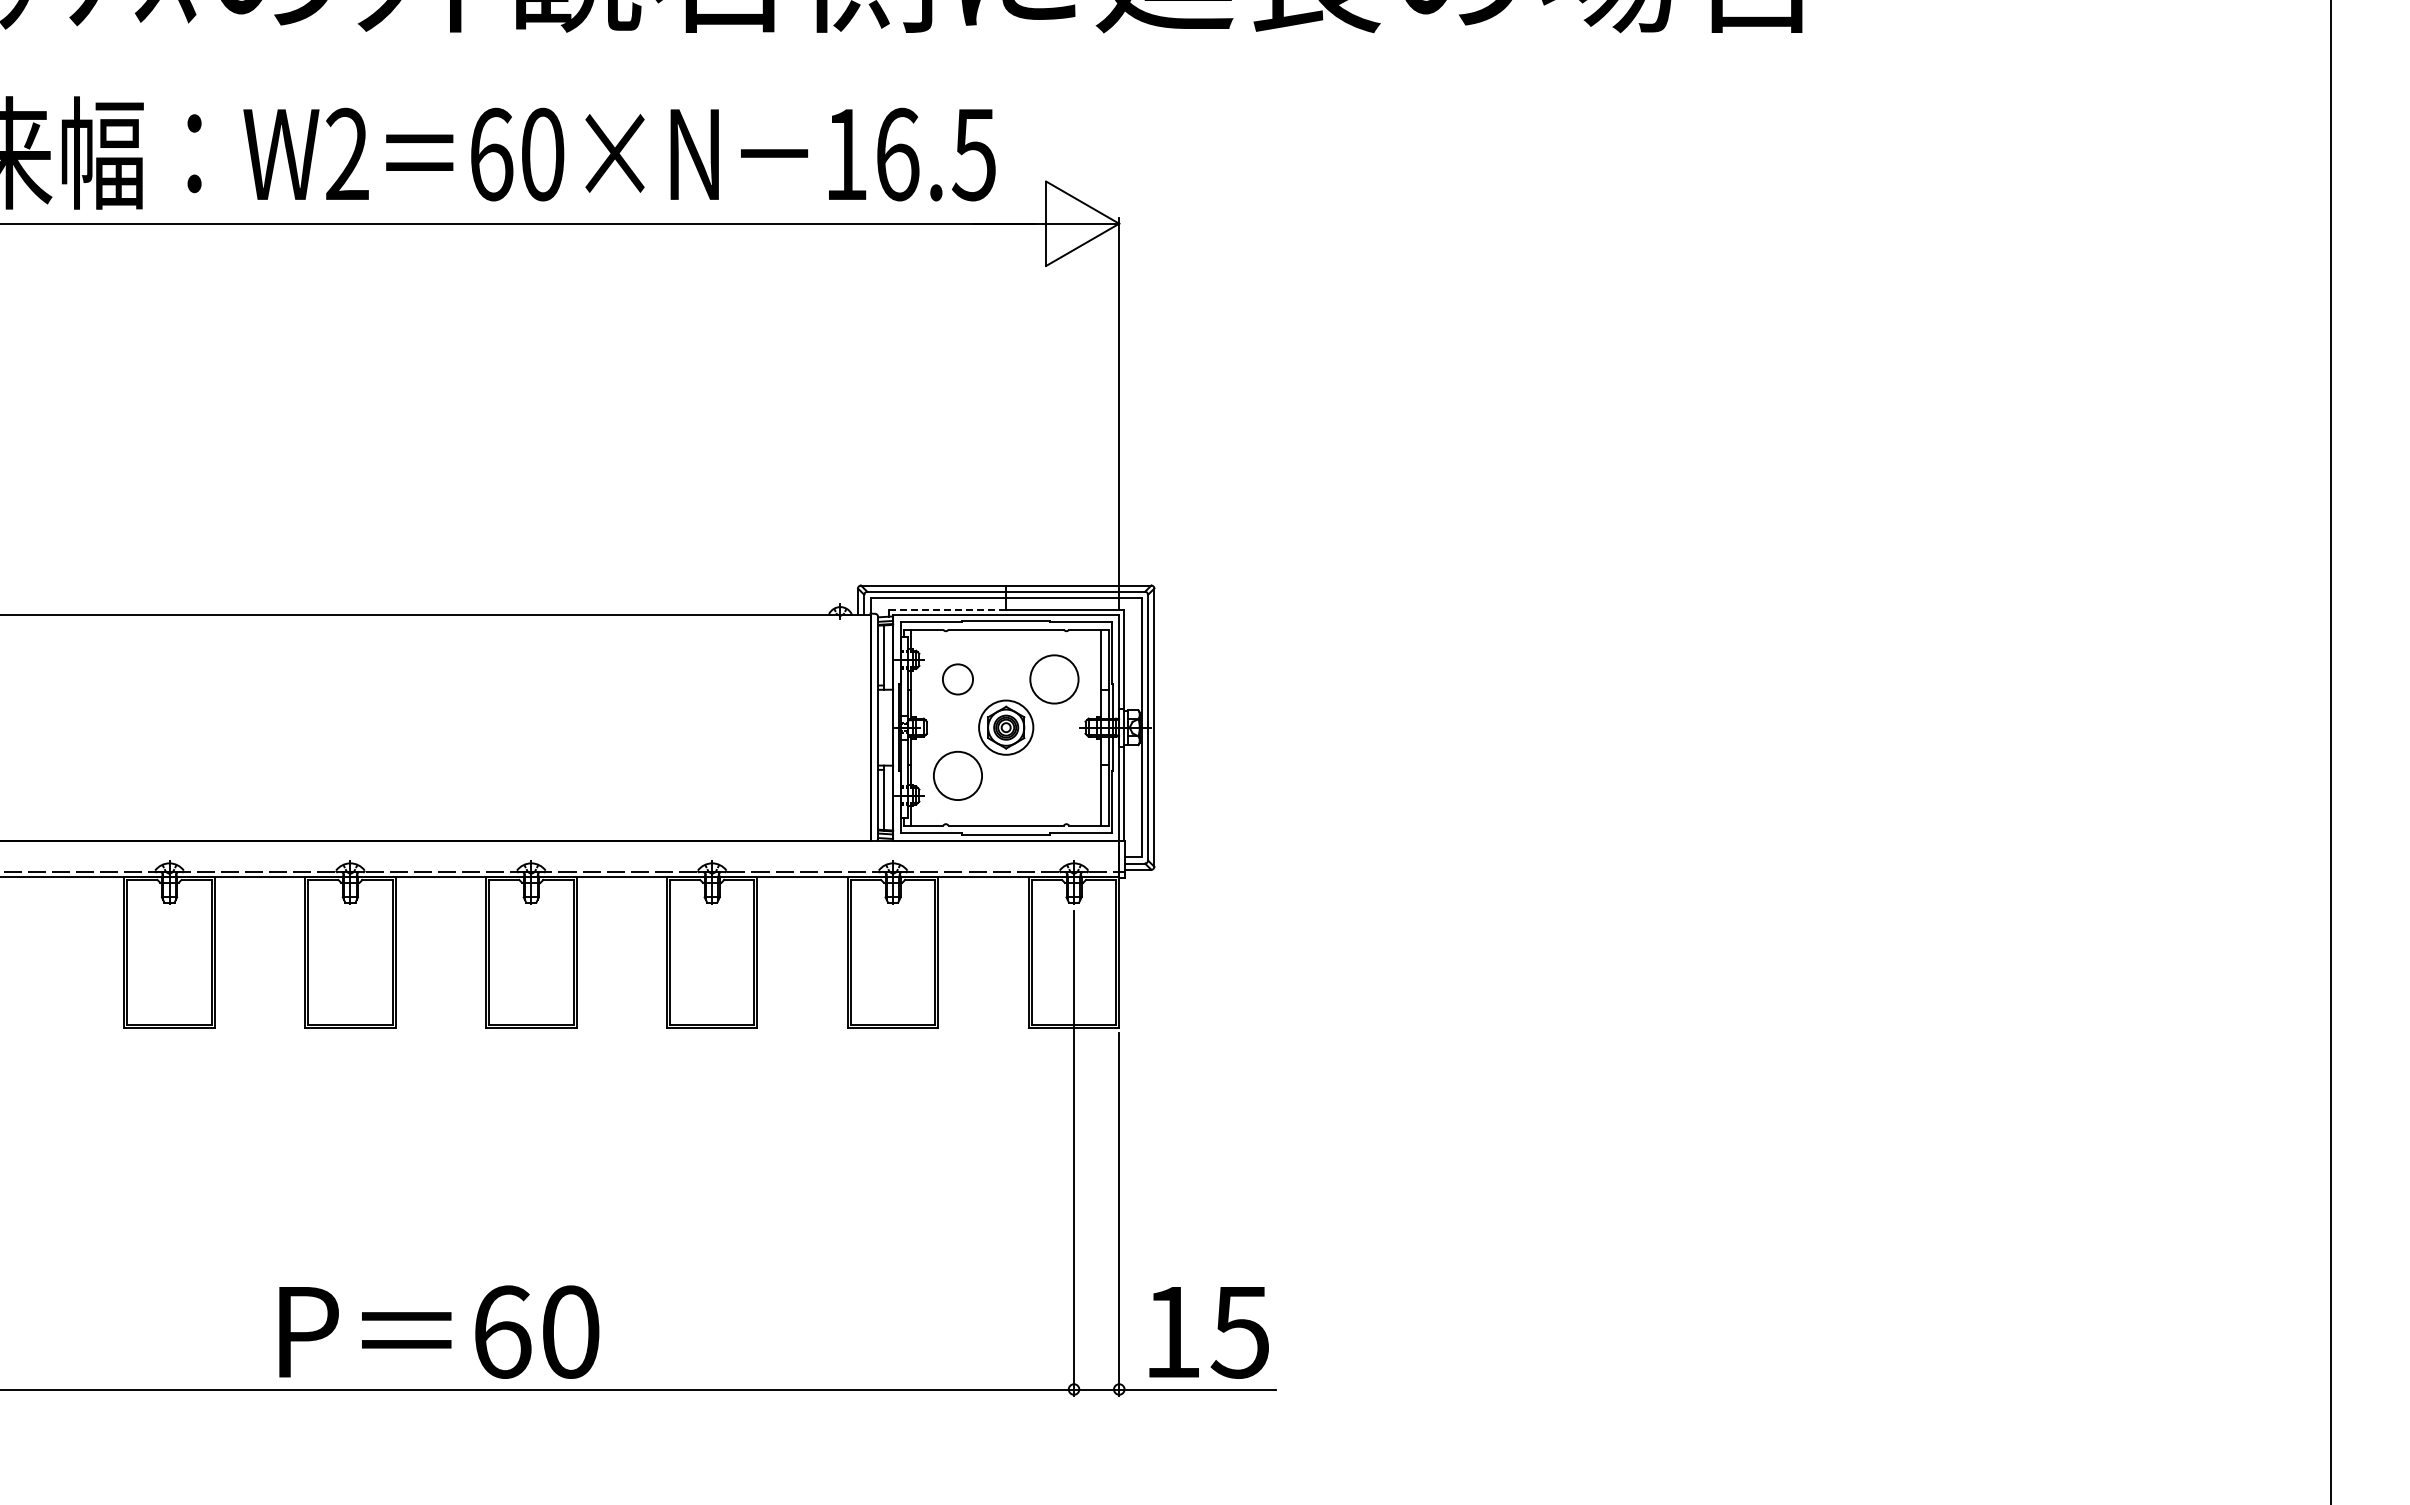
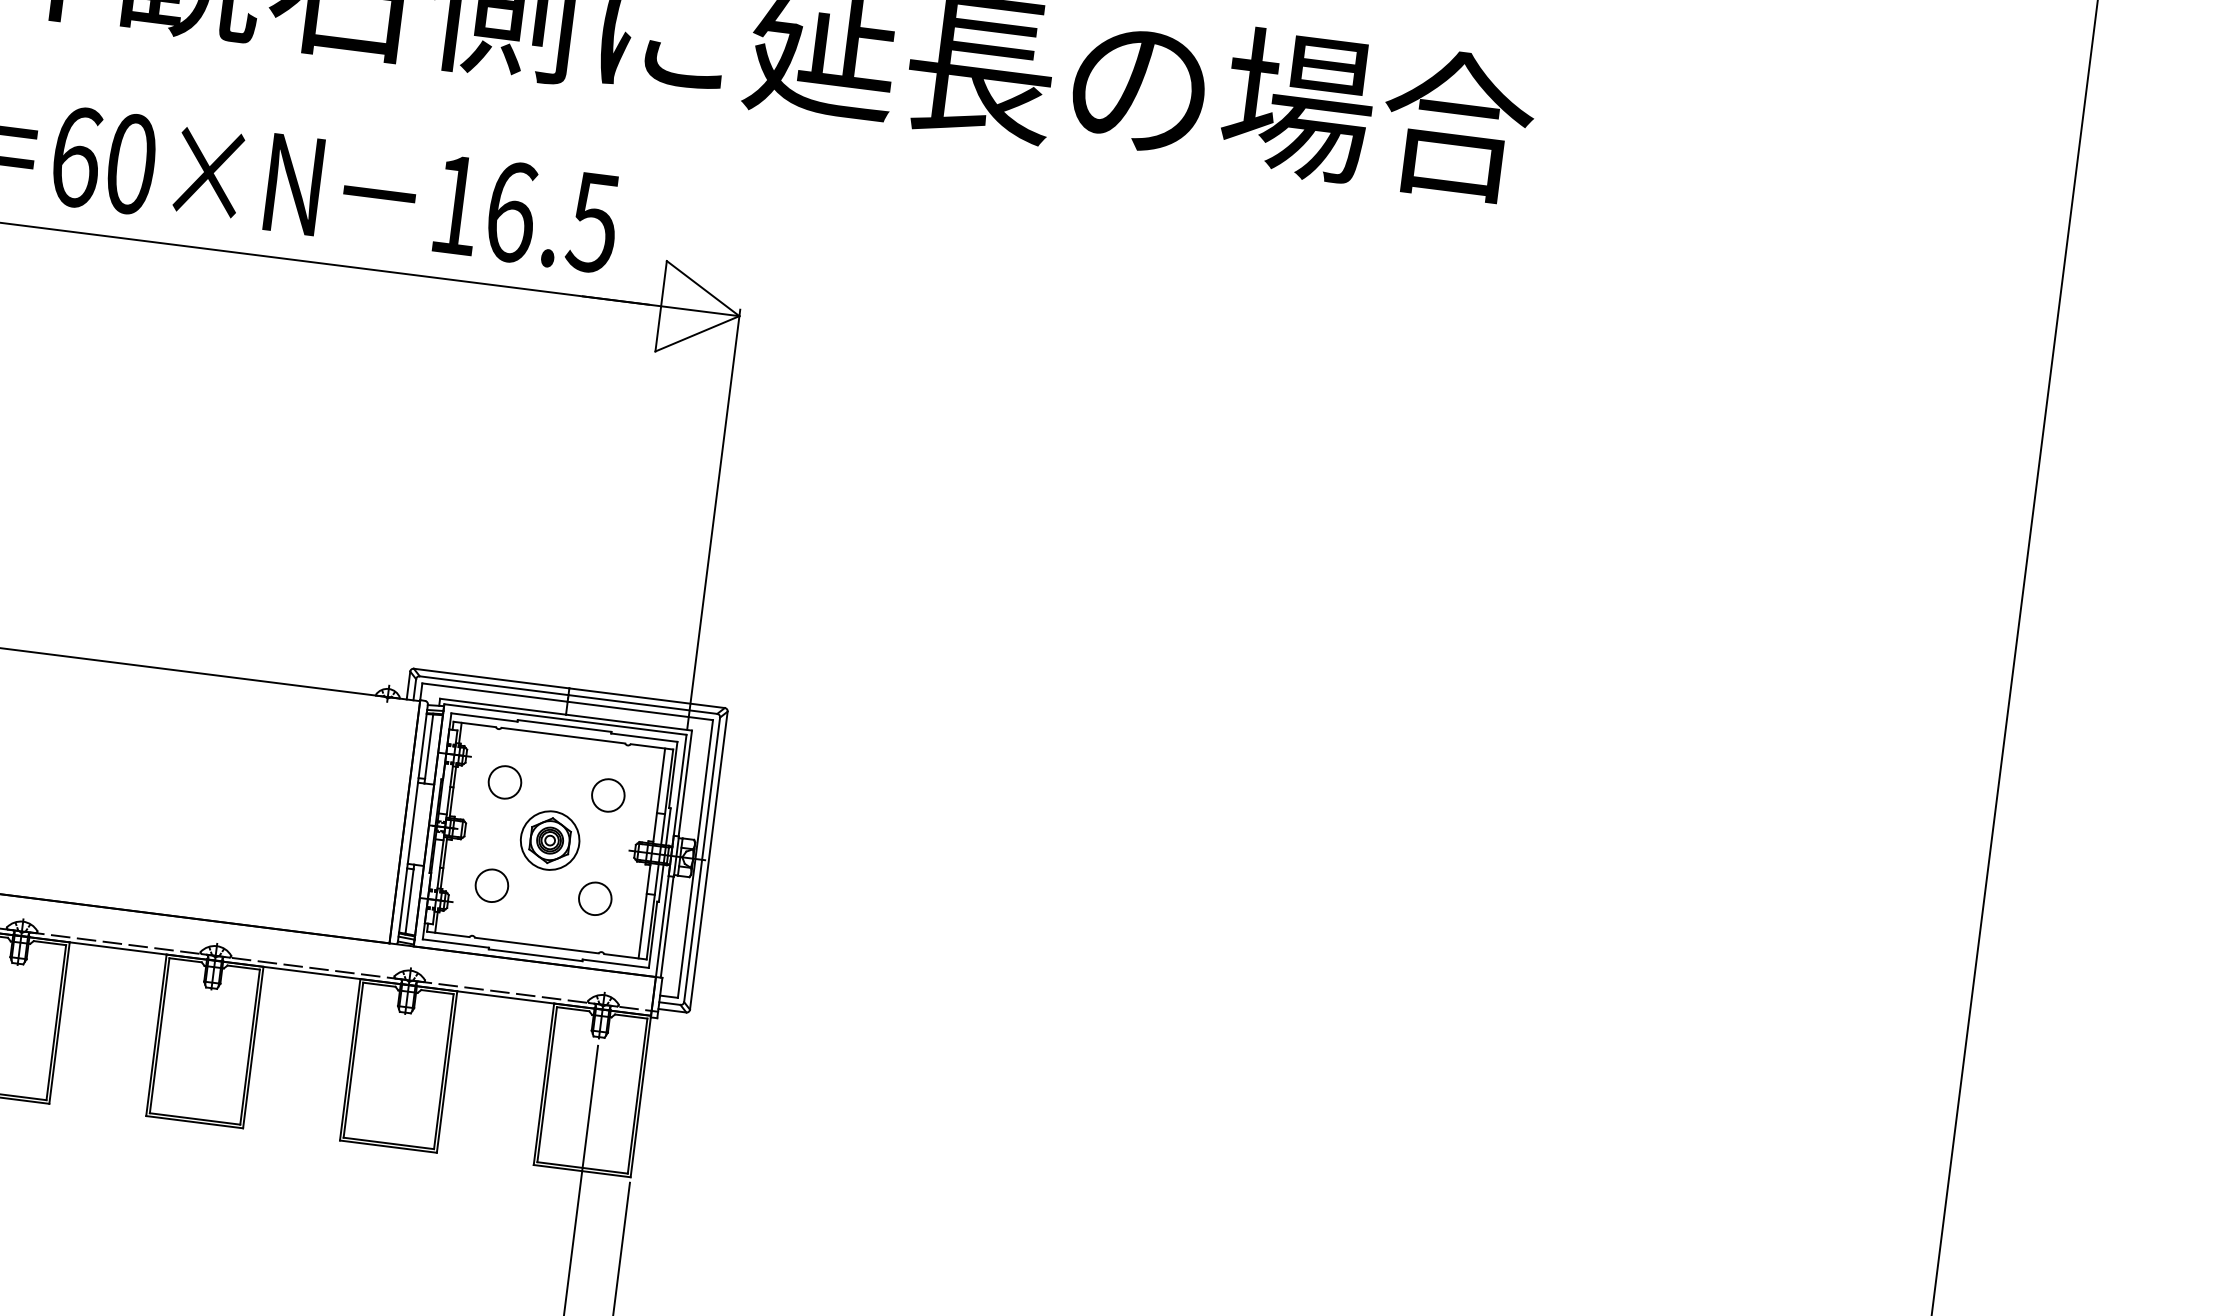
line: (947, 610) -> (503, 707), dashed -> solid
circle: (1054, 679) -> (608, 795), size x0.62
circle: (957, 775) -> (491, 885), size x0.62
circle: (1054, 775) -> (595, 898), added

